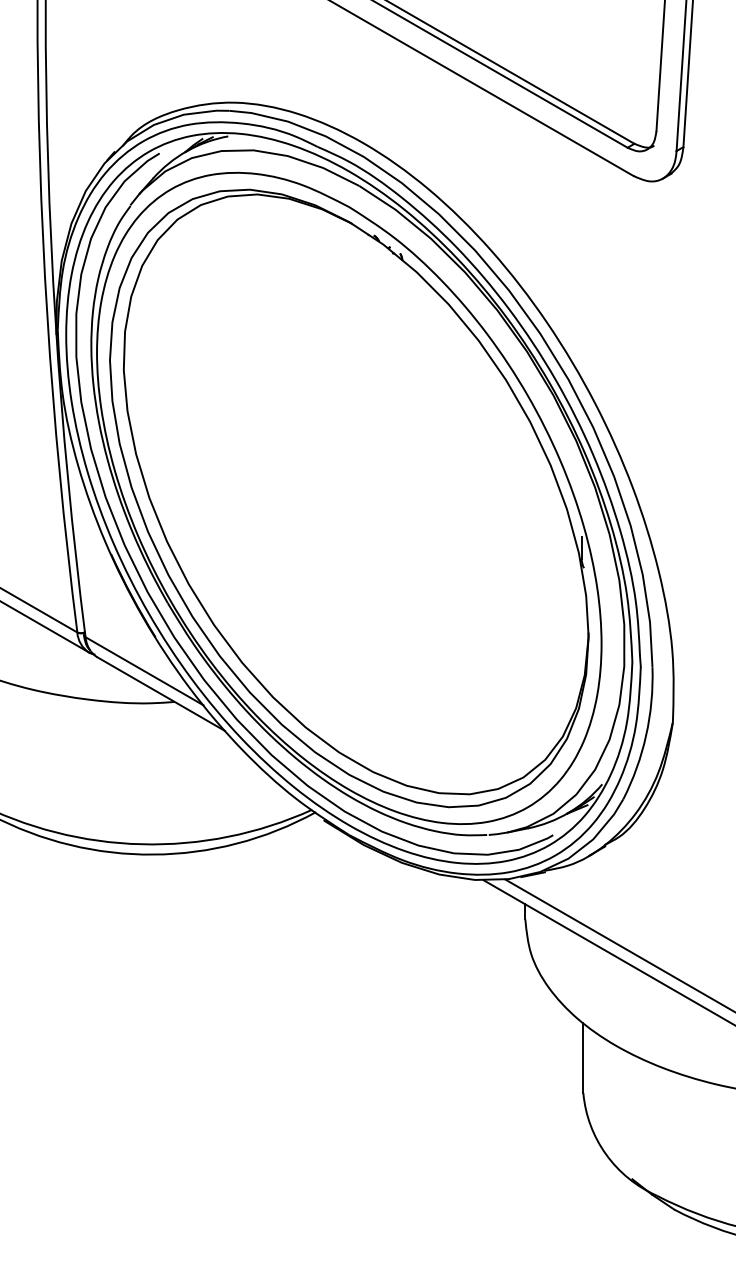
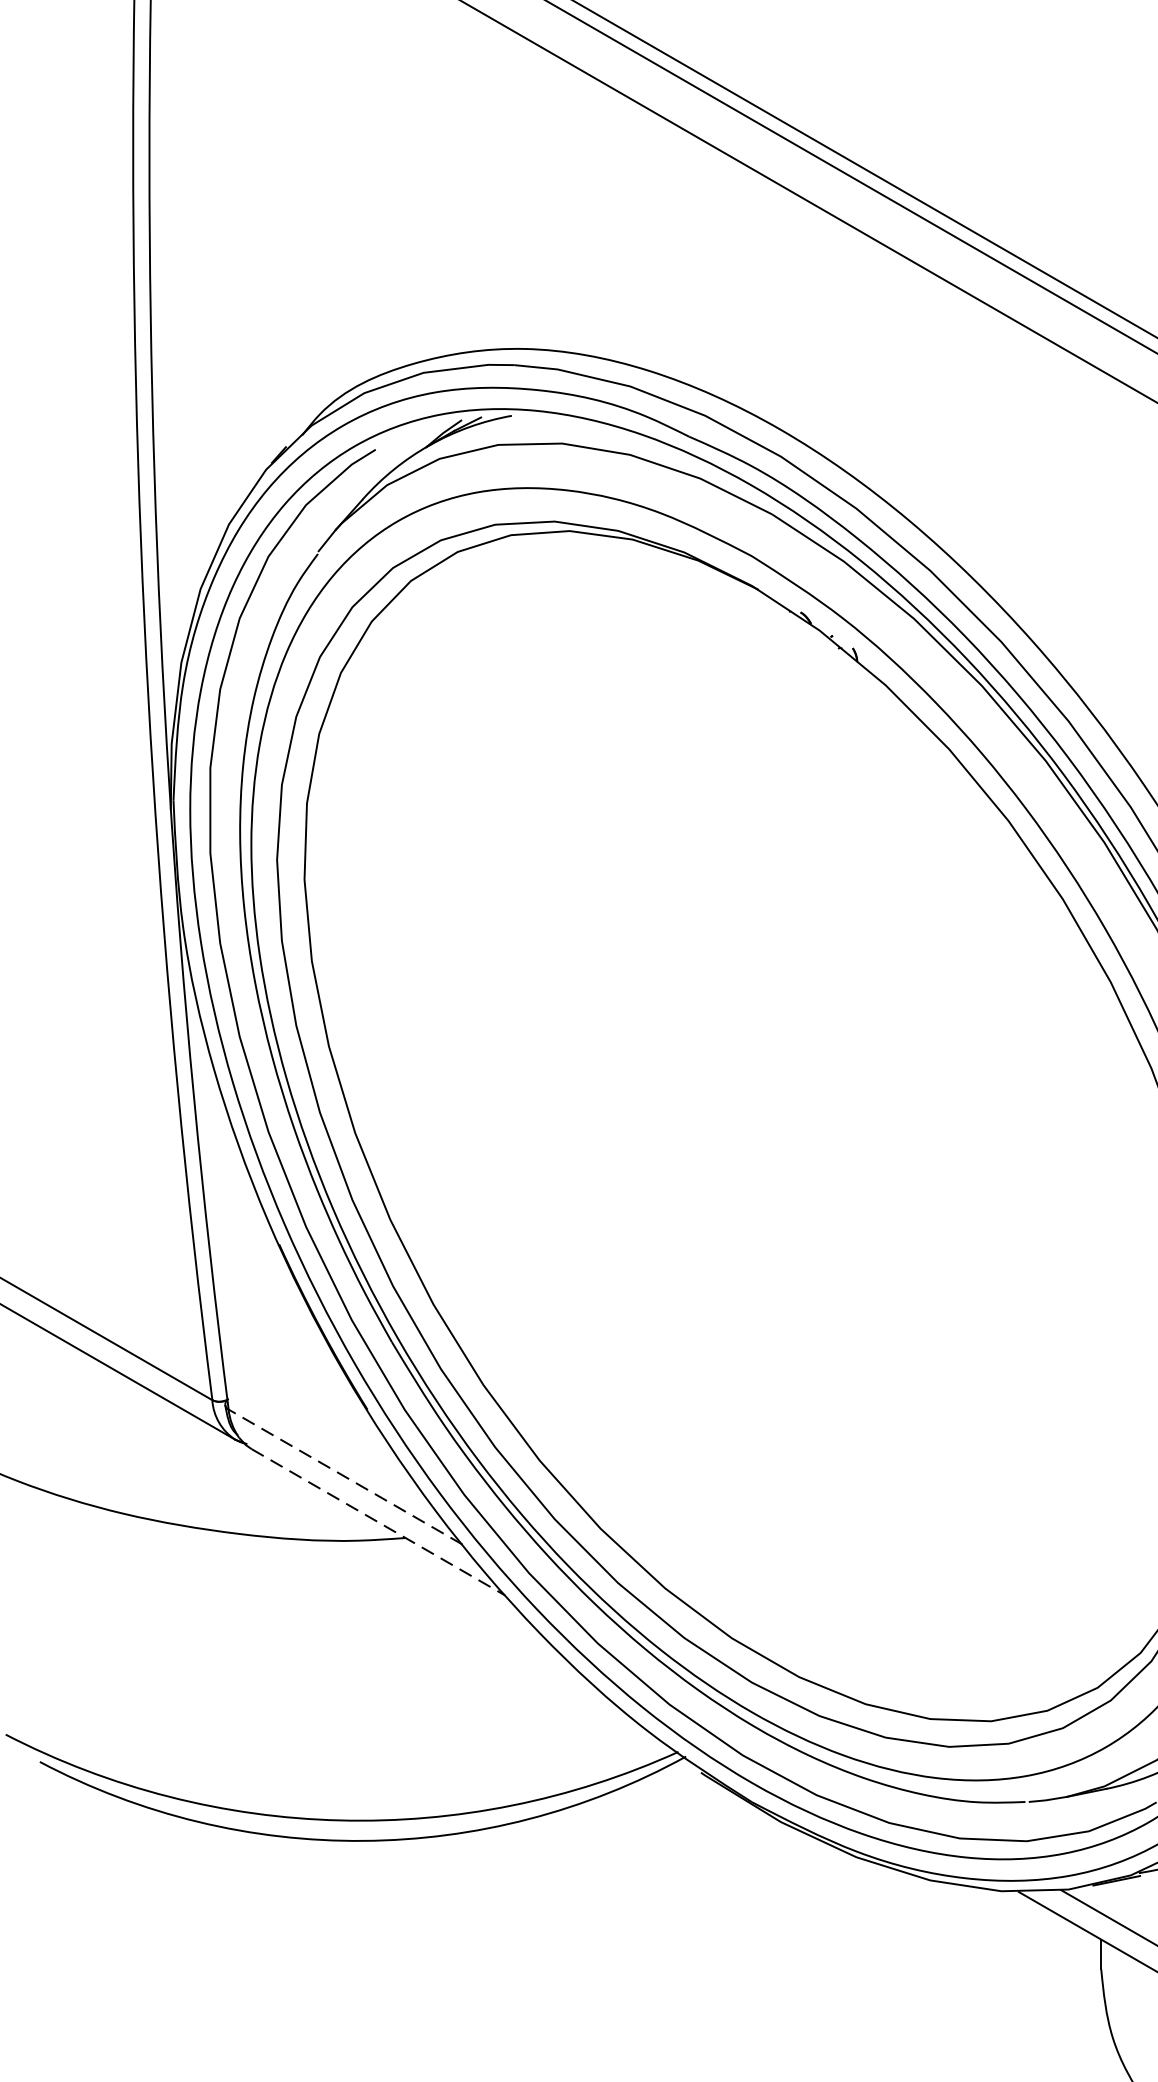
line: (144, 670) -> (345, 1475), solid -> dashed
line: (161, 694) -> (379, 1523), solid -> dashed

